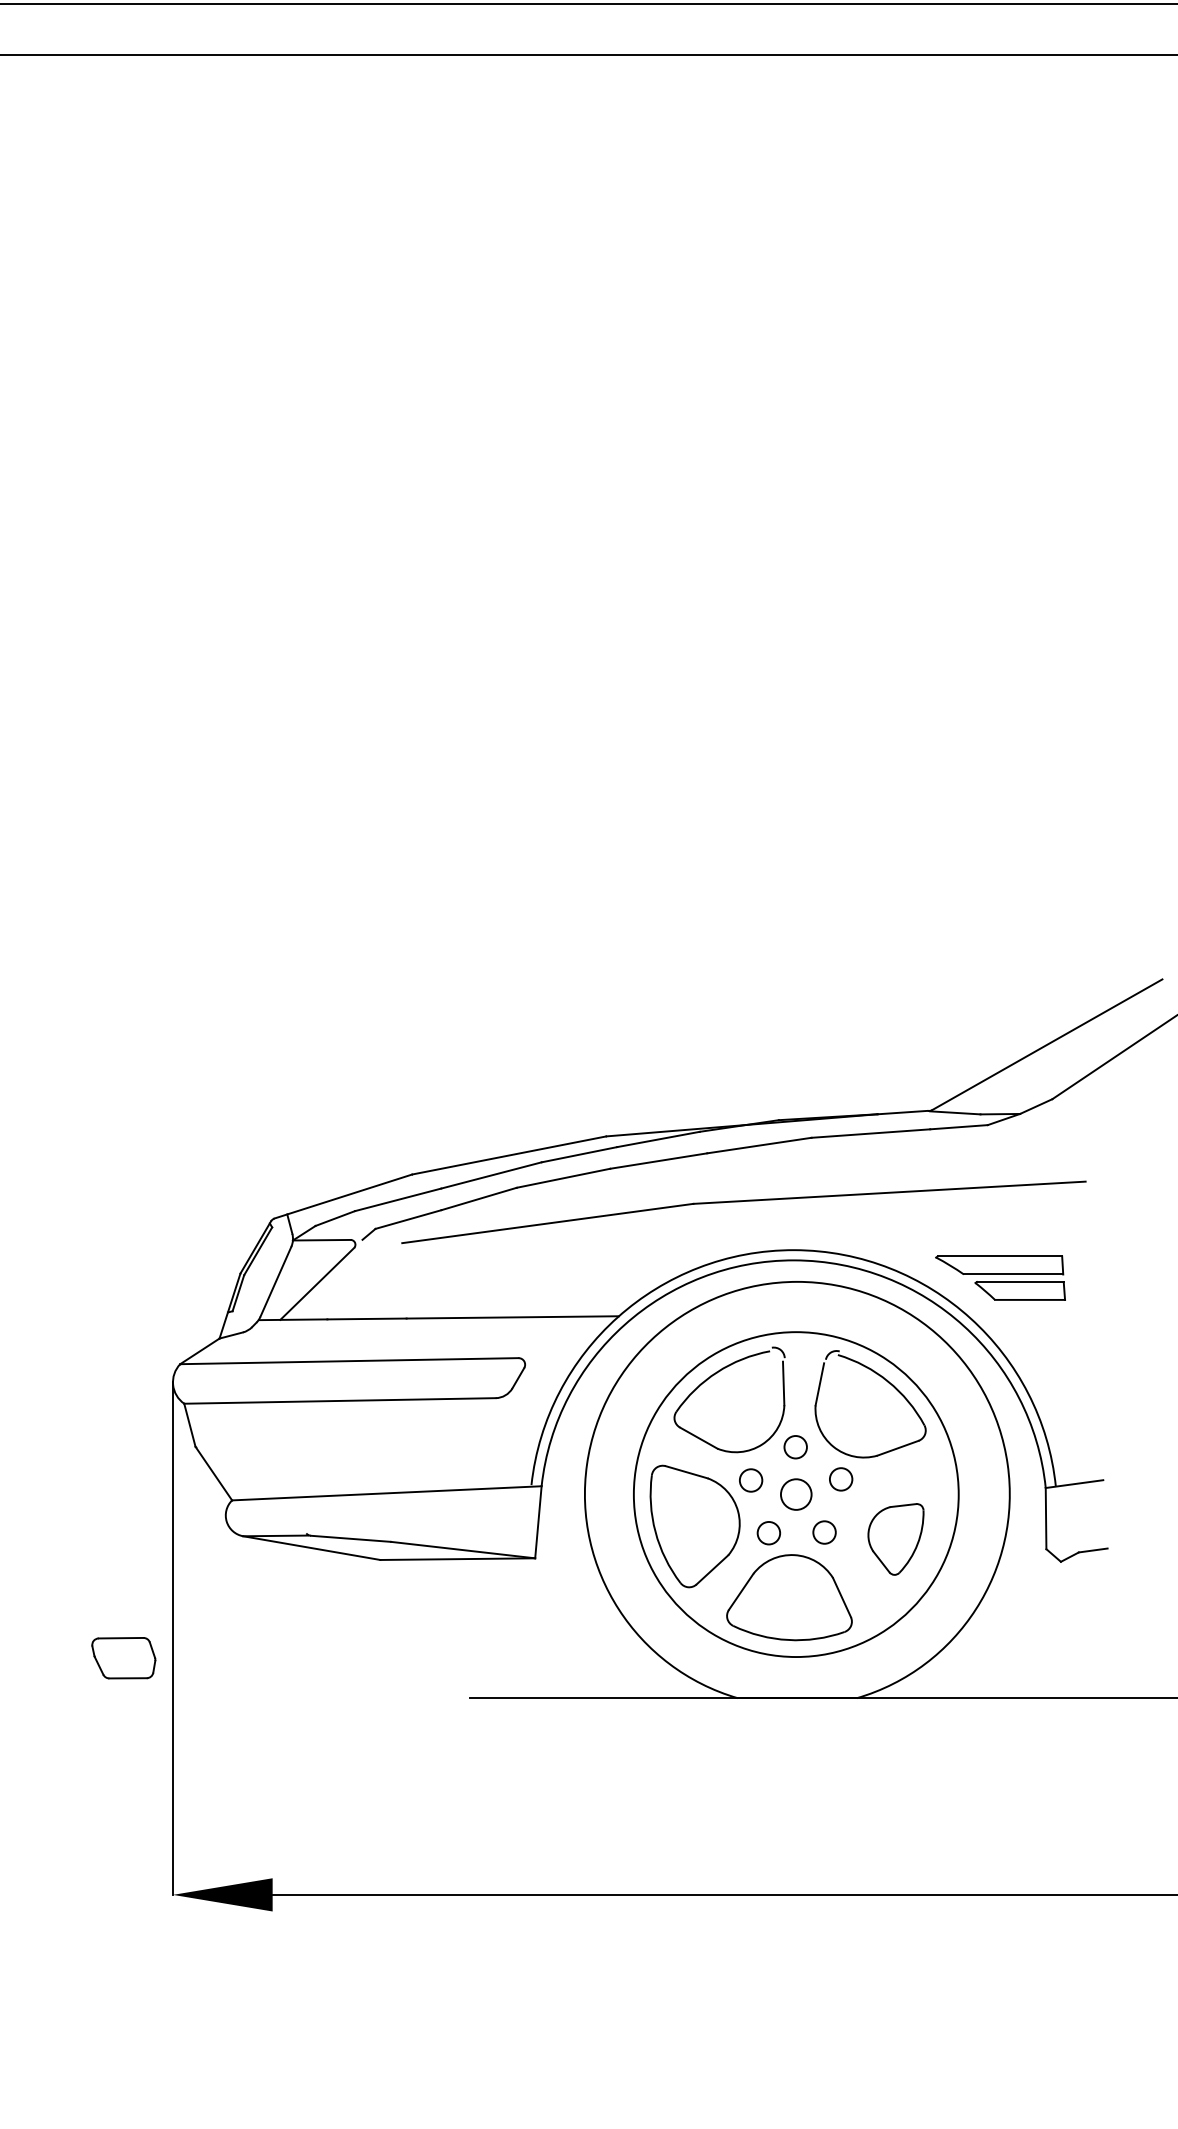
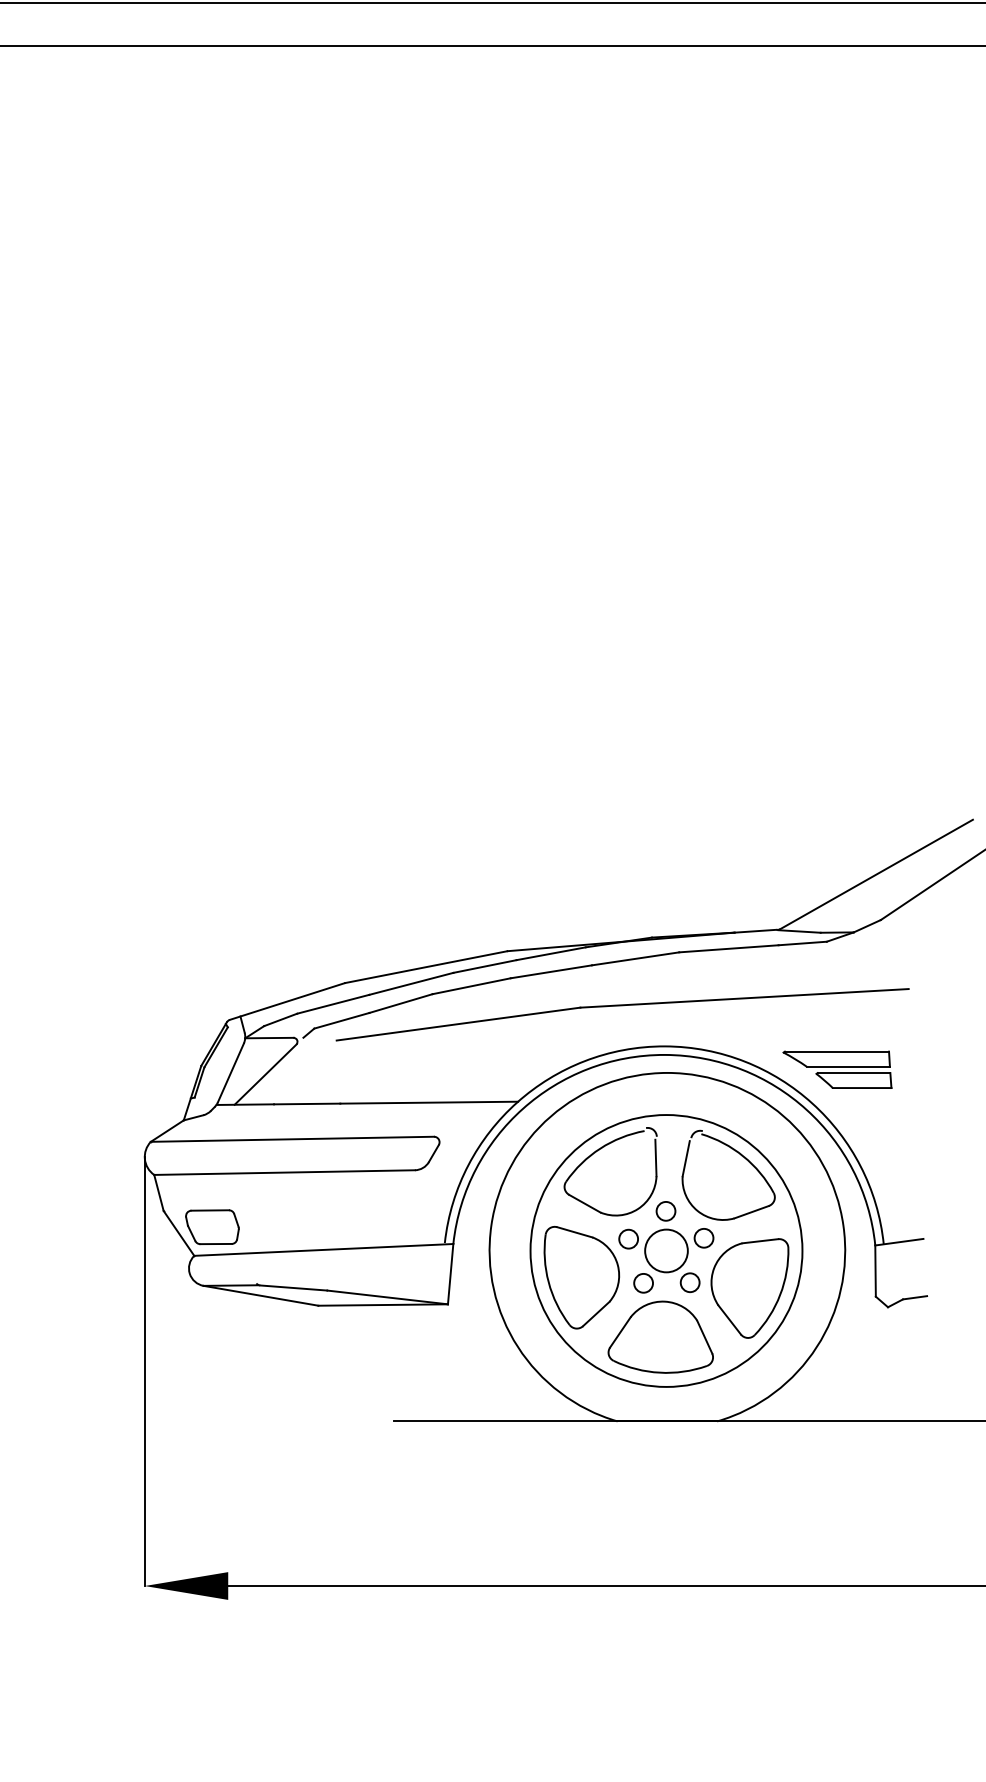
circle: (795, 1494) -> (665, 1250), size x1.67
part: (895, 1539) -> (749, 1288), size x1.67
part: (123, 1658) -> (212, 1227), moved

